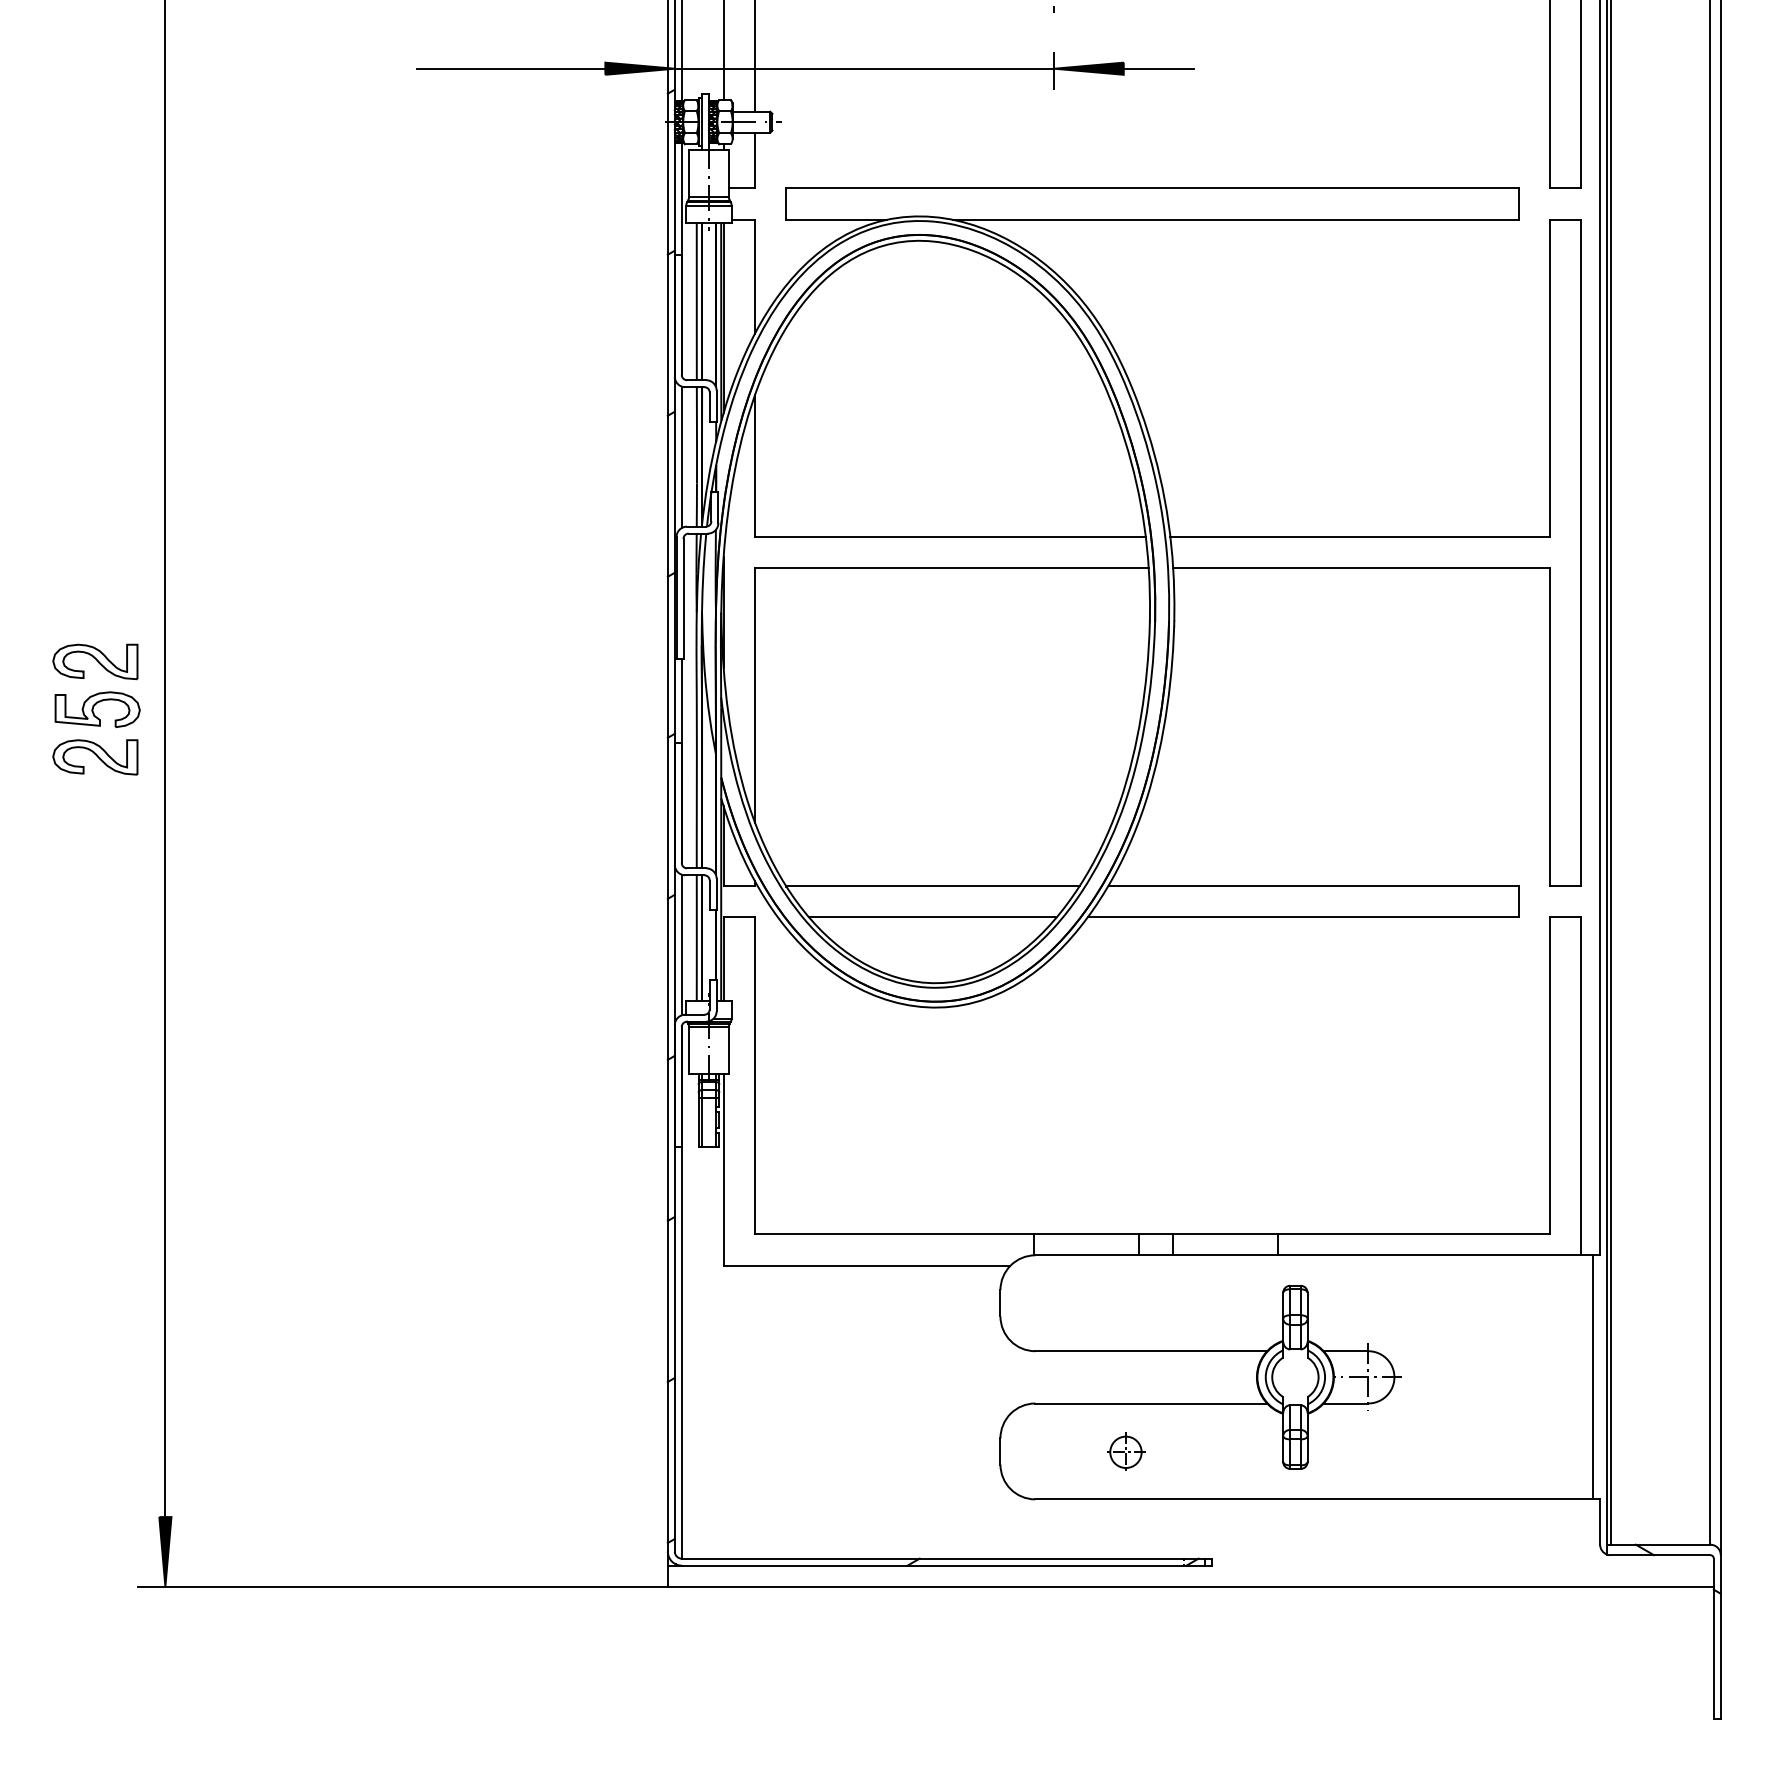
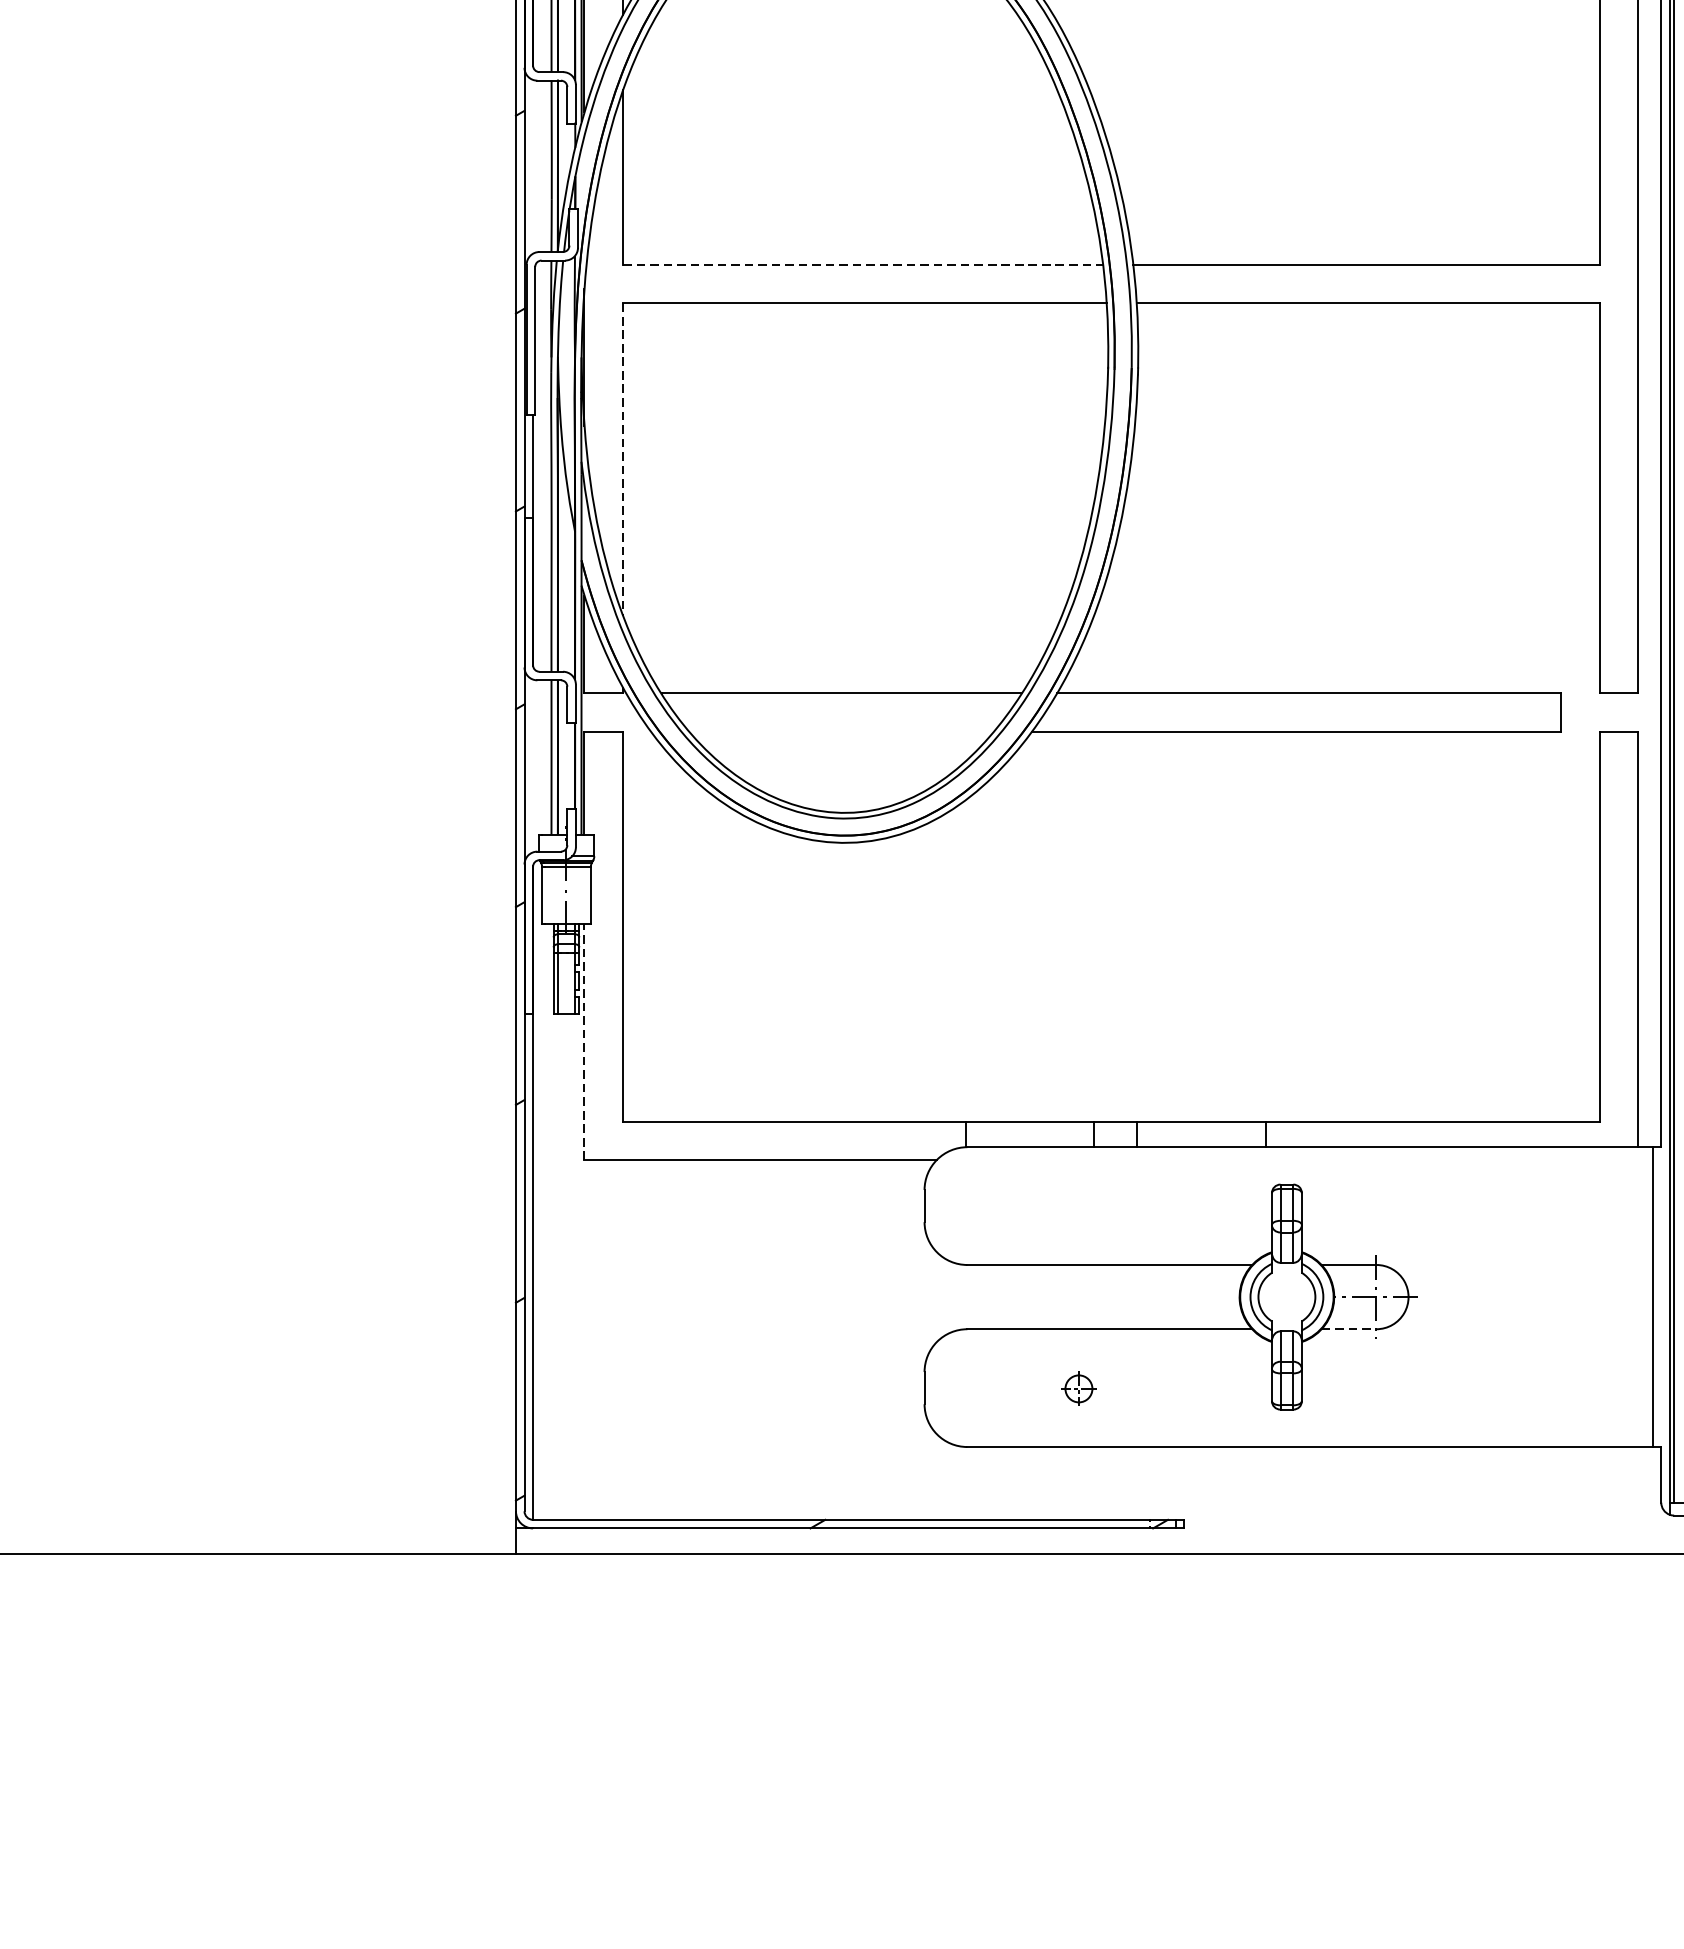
line: (681, 457) -> (532, 167), removed
line: (950, 537) -> (863, 265), solid -> dashed
line: (755, 696) -> (623, 460), solid -> dashed
line: (932, 917) -> (841, 732), removed
line: (681, 944) -> (532, 765), removed
line: (723, 1169) -> (584, 1041), solid -> dashed
line: (1346, 1403) -> (1349, 1329), solid -> dashed
part: (1126, 1451) -> (1079, 1388), size x0.7

